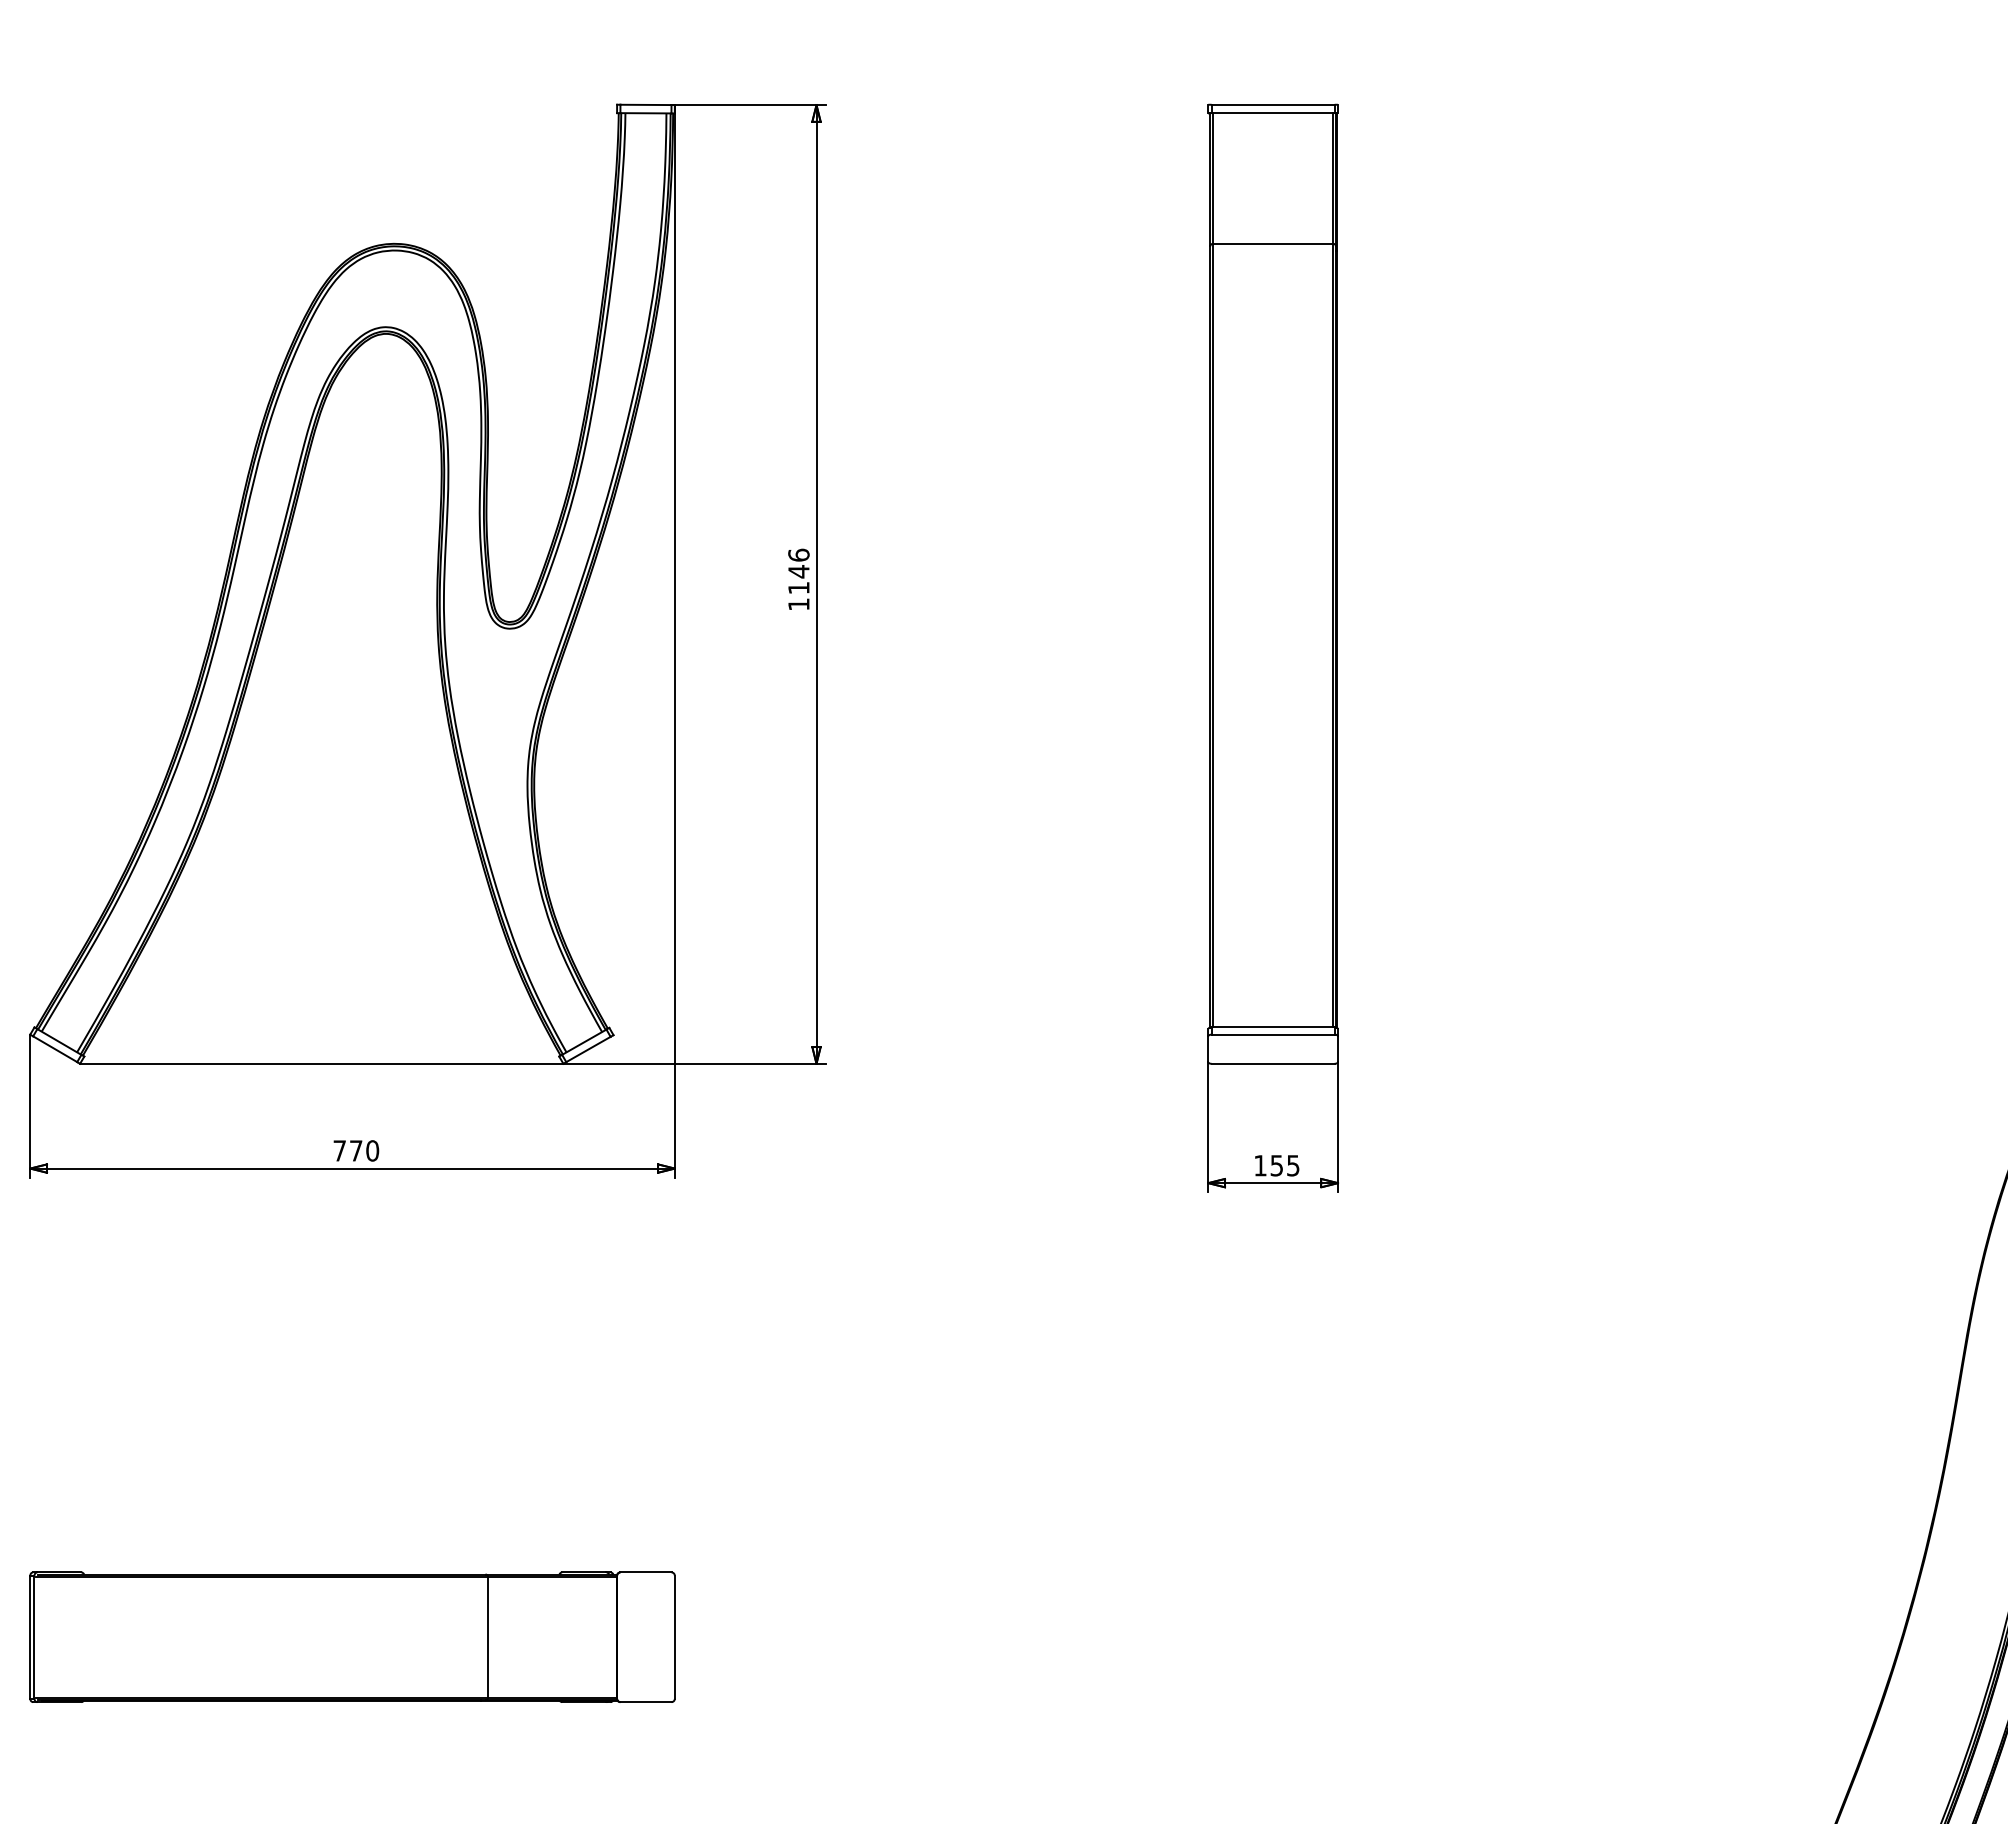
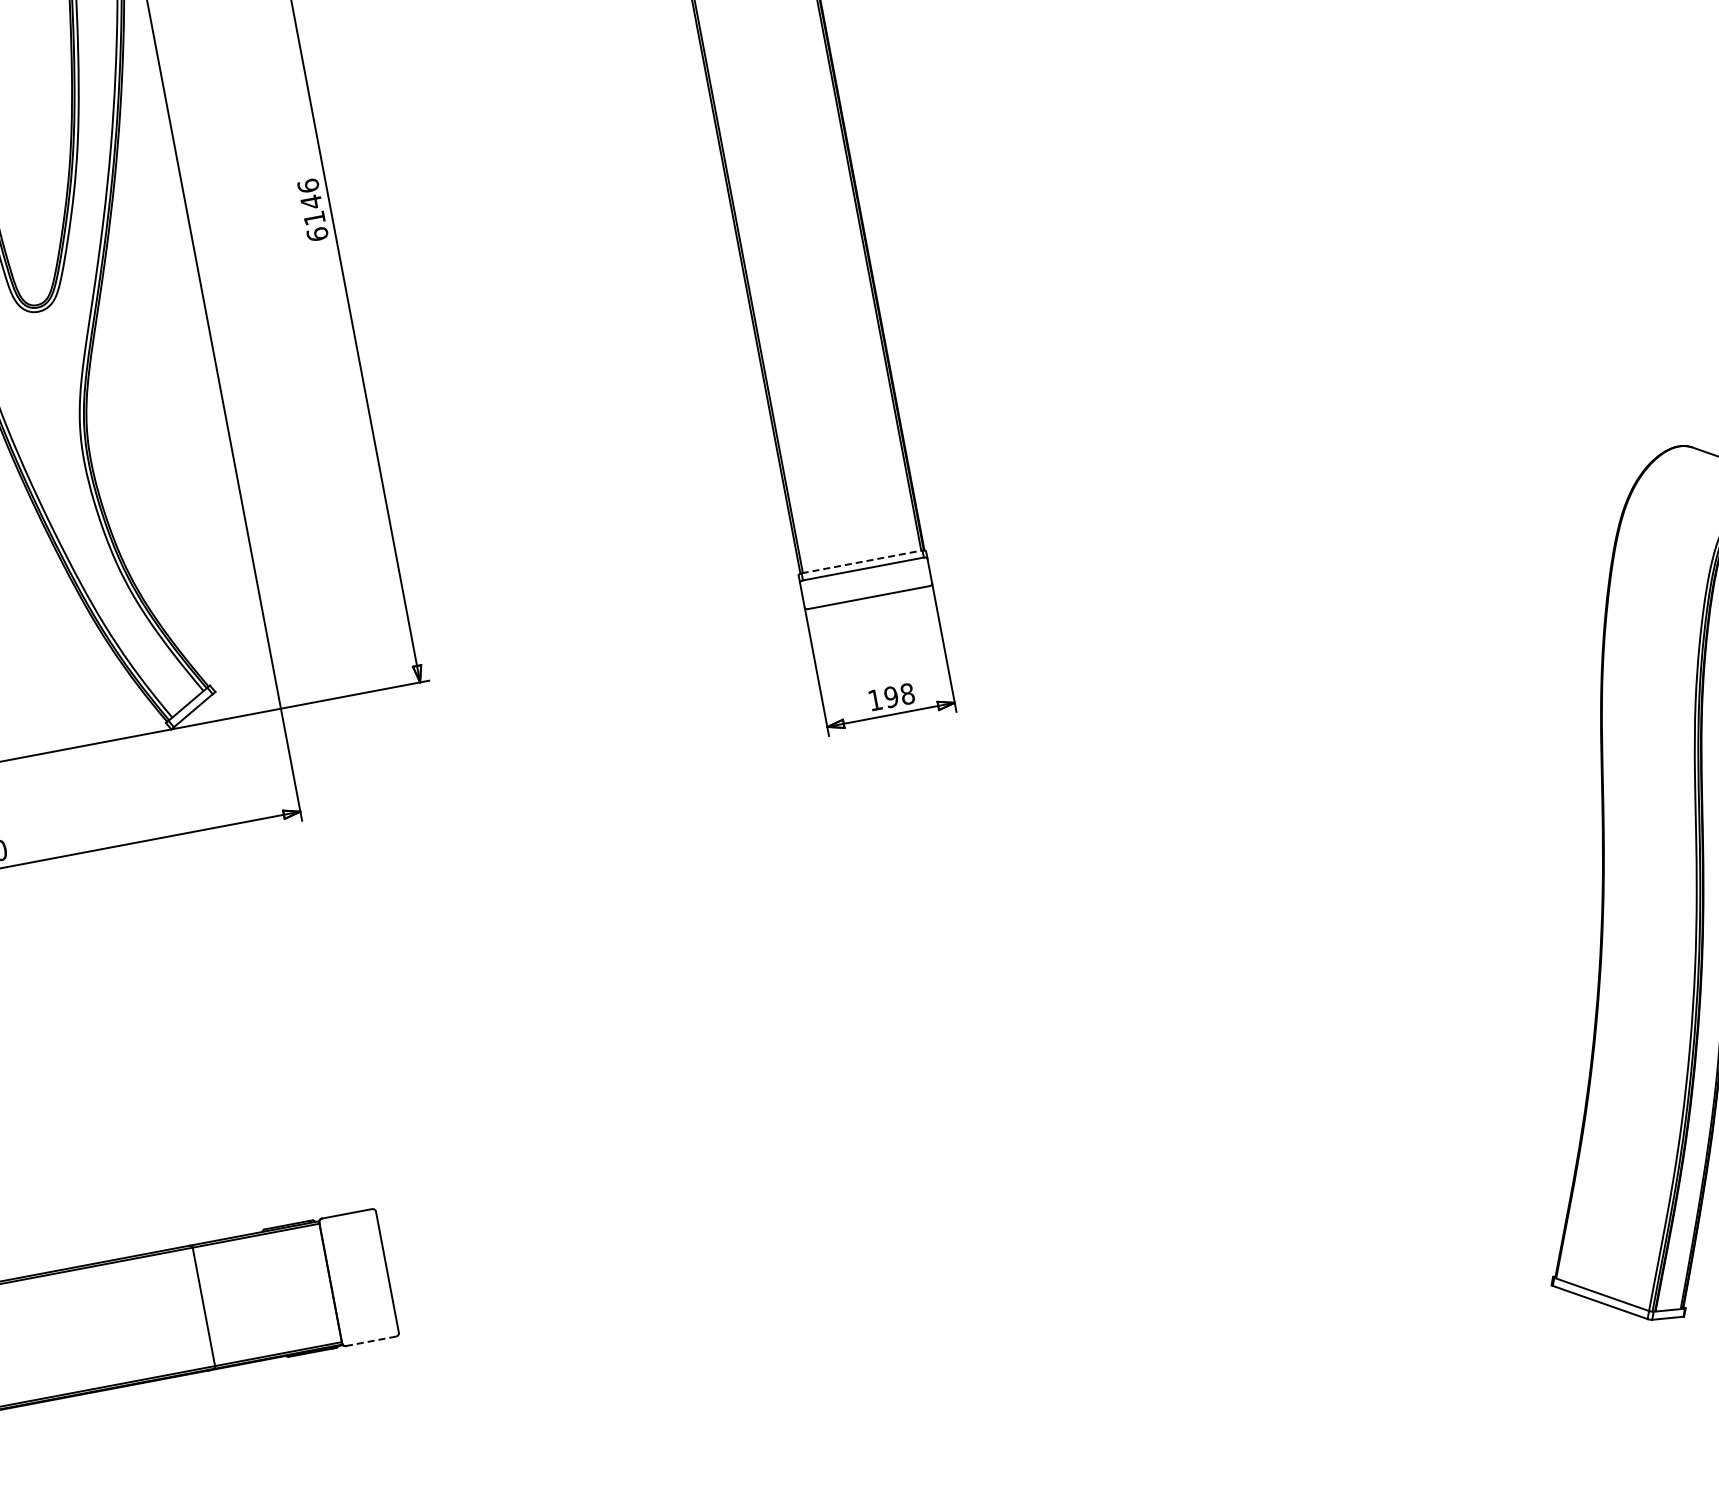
text: (798, 604) -> (317, 234), 1146 -> 6146
line: (1273, 1027) -> (862, 561), solid -> dashed
text: (1284, 1165) -> (898, 695), 155 -> 198
line: (645, 1702) -> (370, 1341), solid -> dashed

